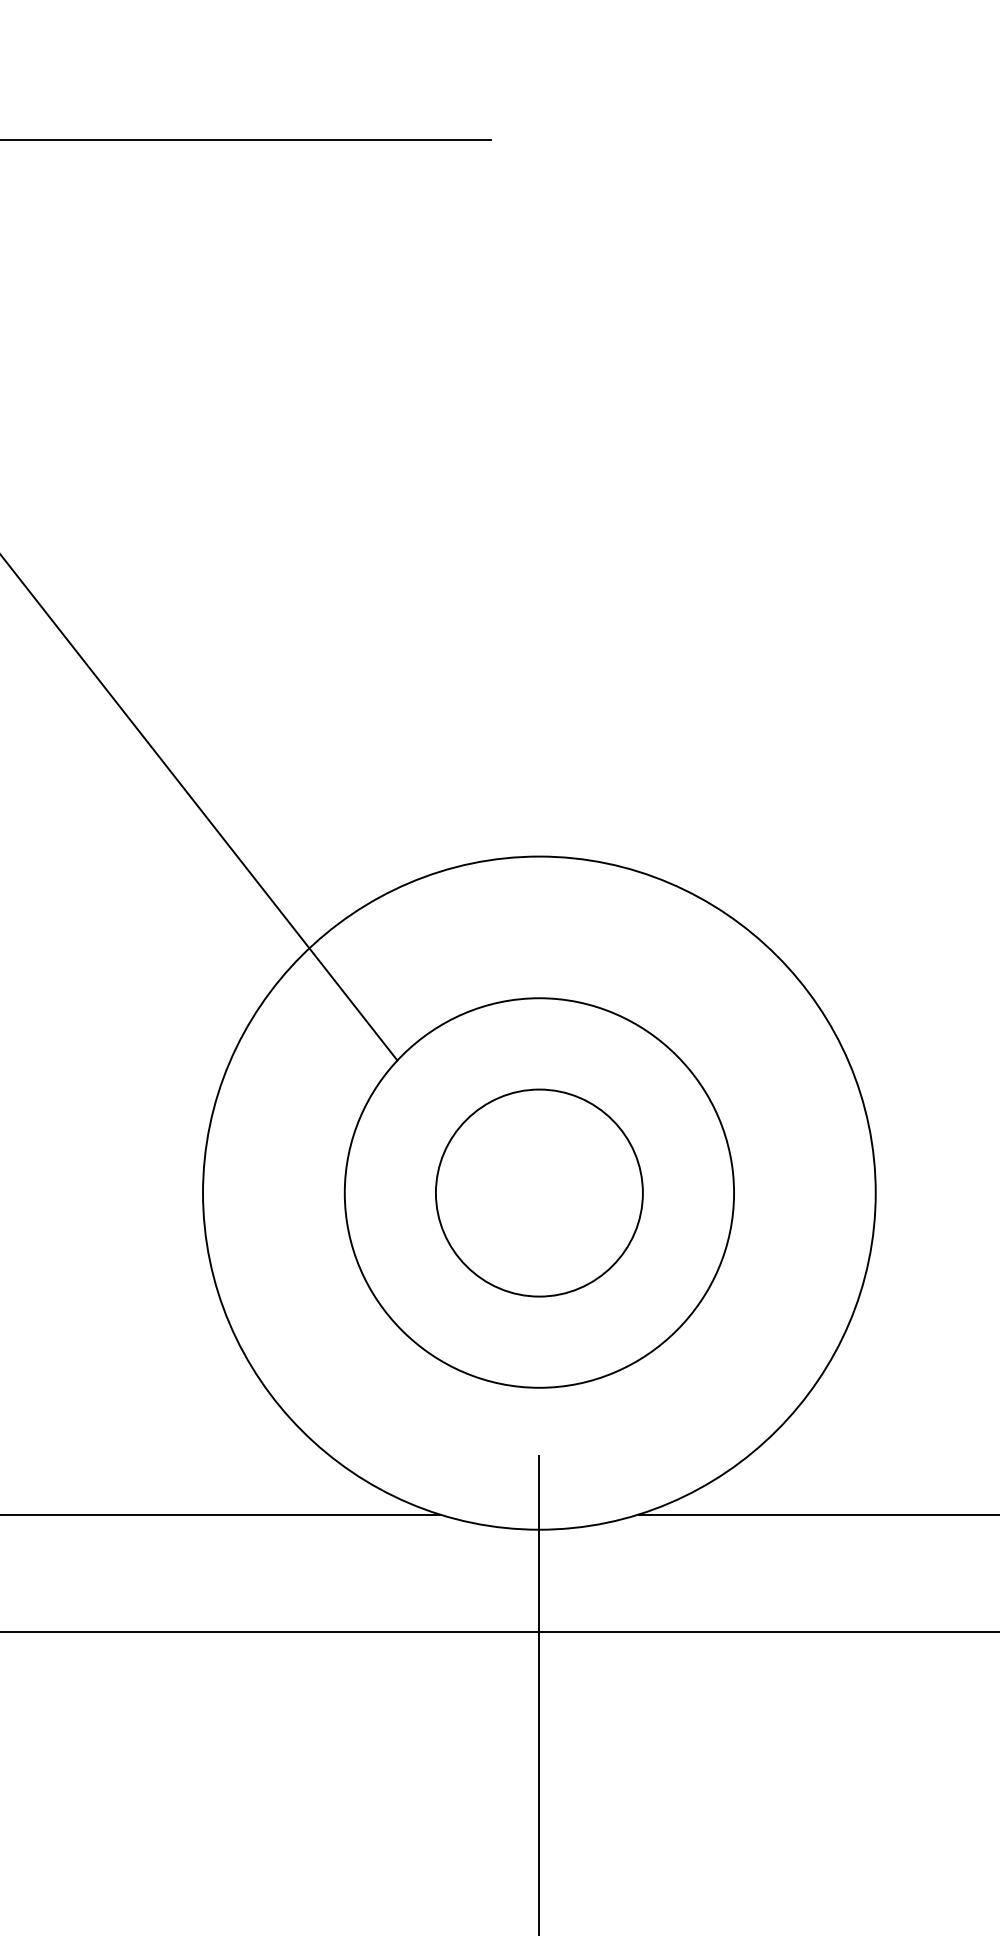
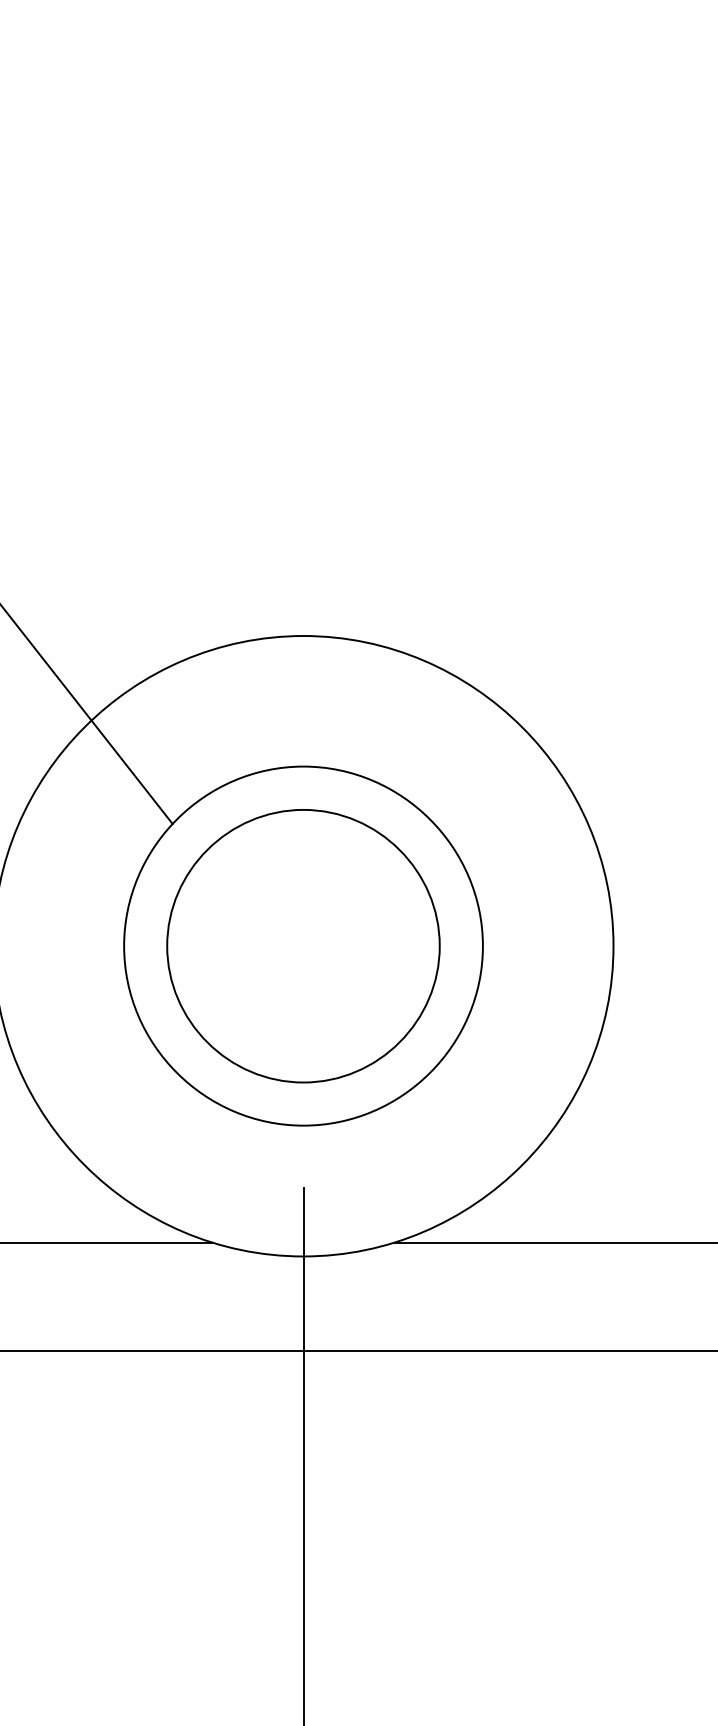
part: (539, 1192) -> (303, 945), size x1.43

